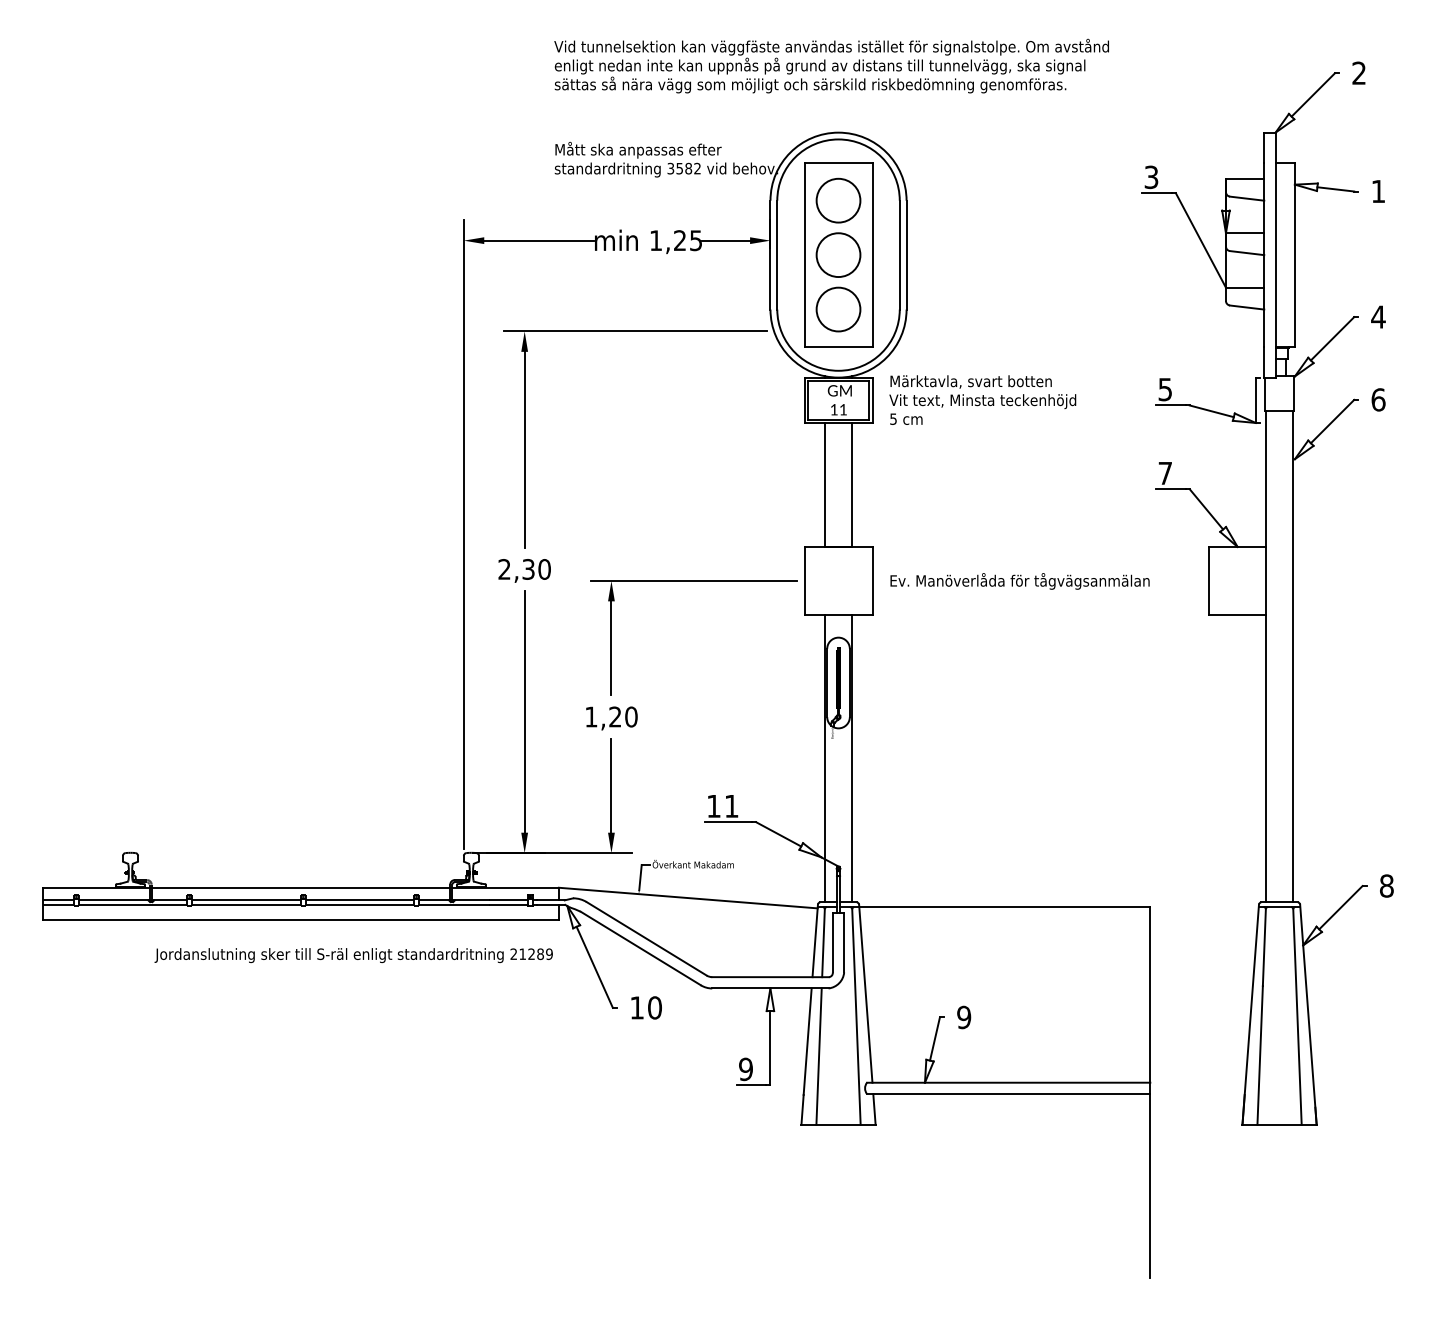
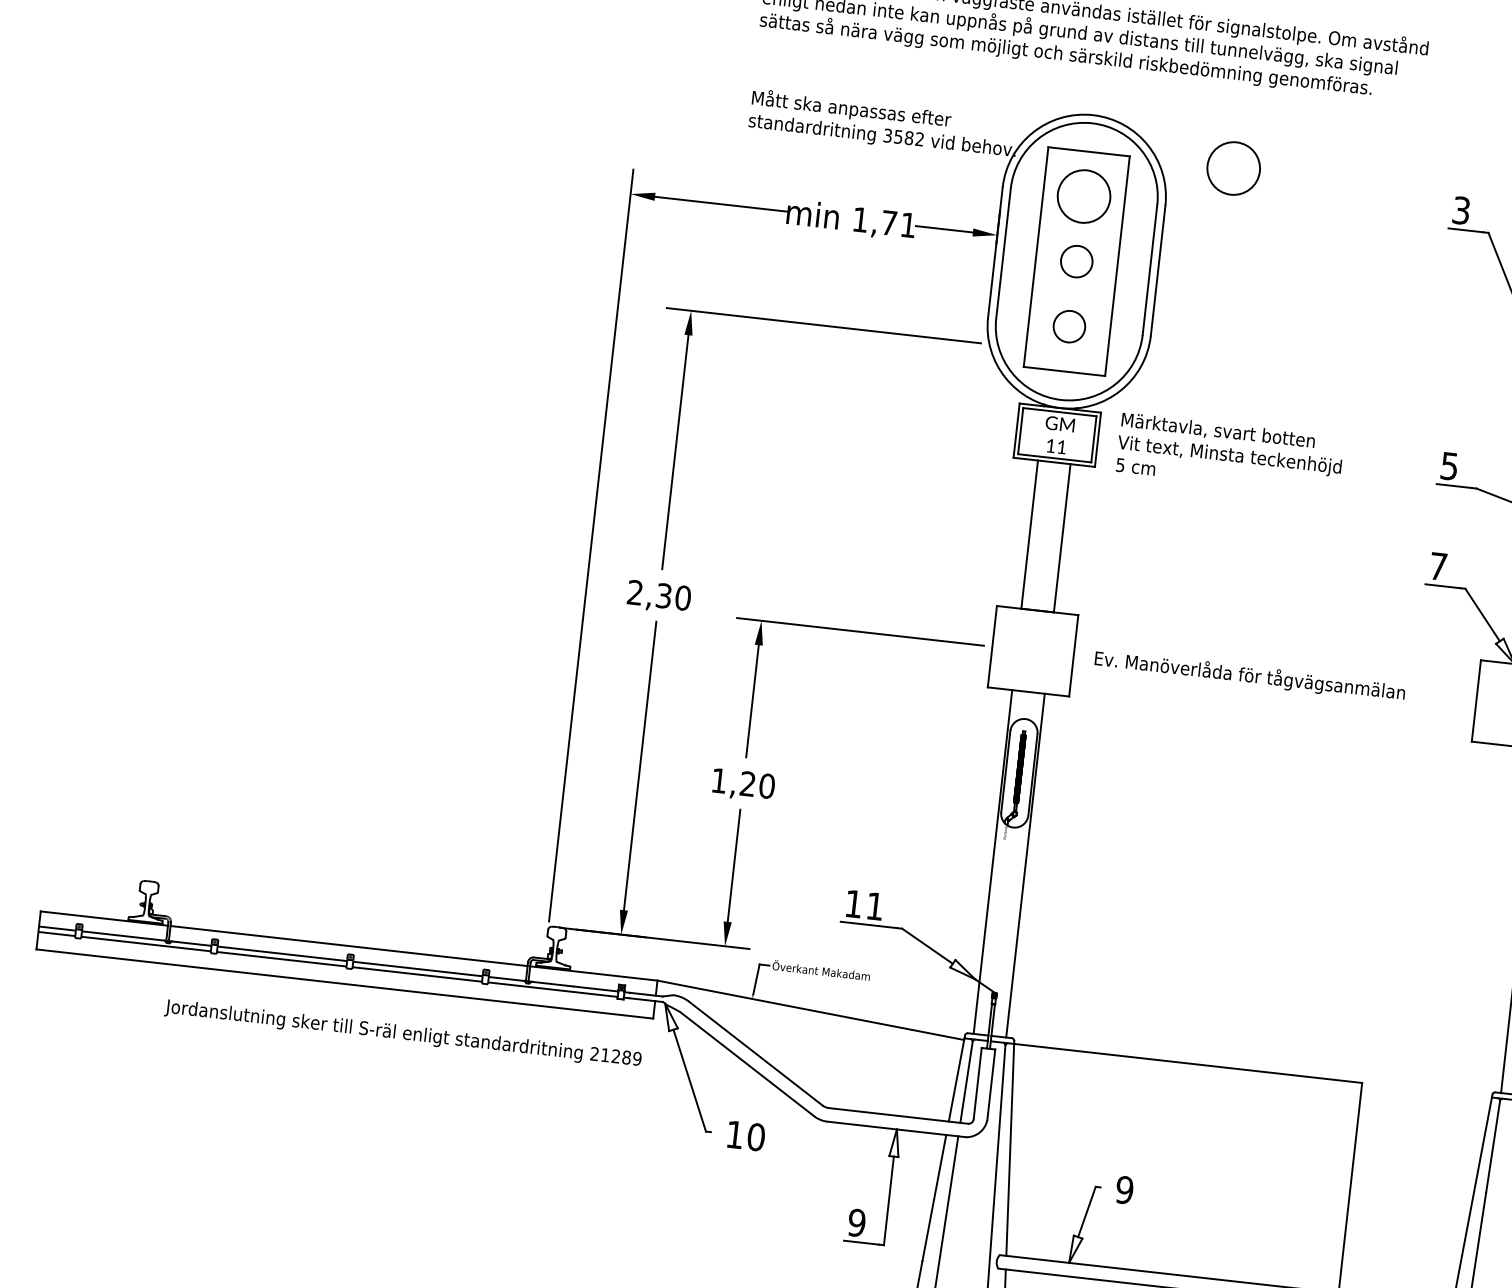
circle: (959, 163) -> (1233, 168), added
text: (687, 240) -> (898, 223), 1,25 -> 1,71
circle: (838, 255) -> (1076, 262), size x0.6
circle: (838, 309) -> (1069, 326), size x0.6

